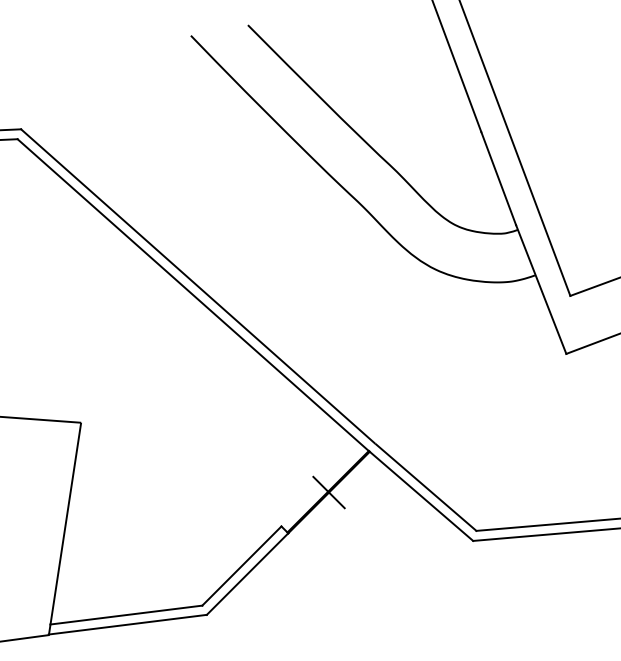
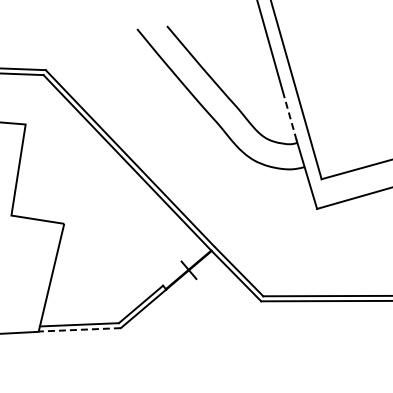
line: (498, 178) -> (289, 115), solid -> dashed
line: (127, 624) -> (79, 329), solid -> dashed

